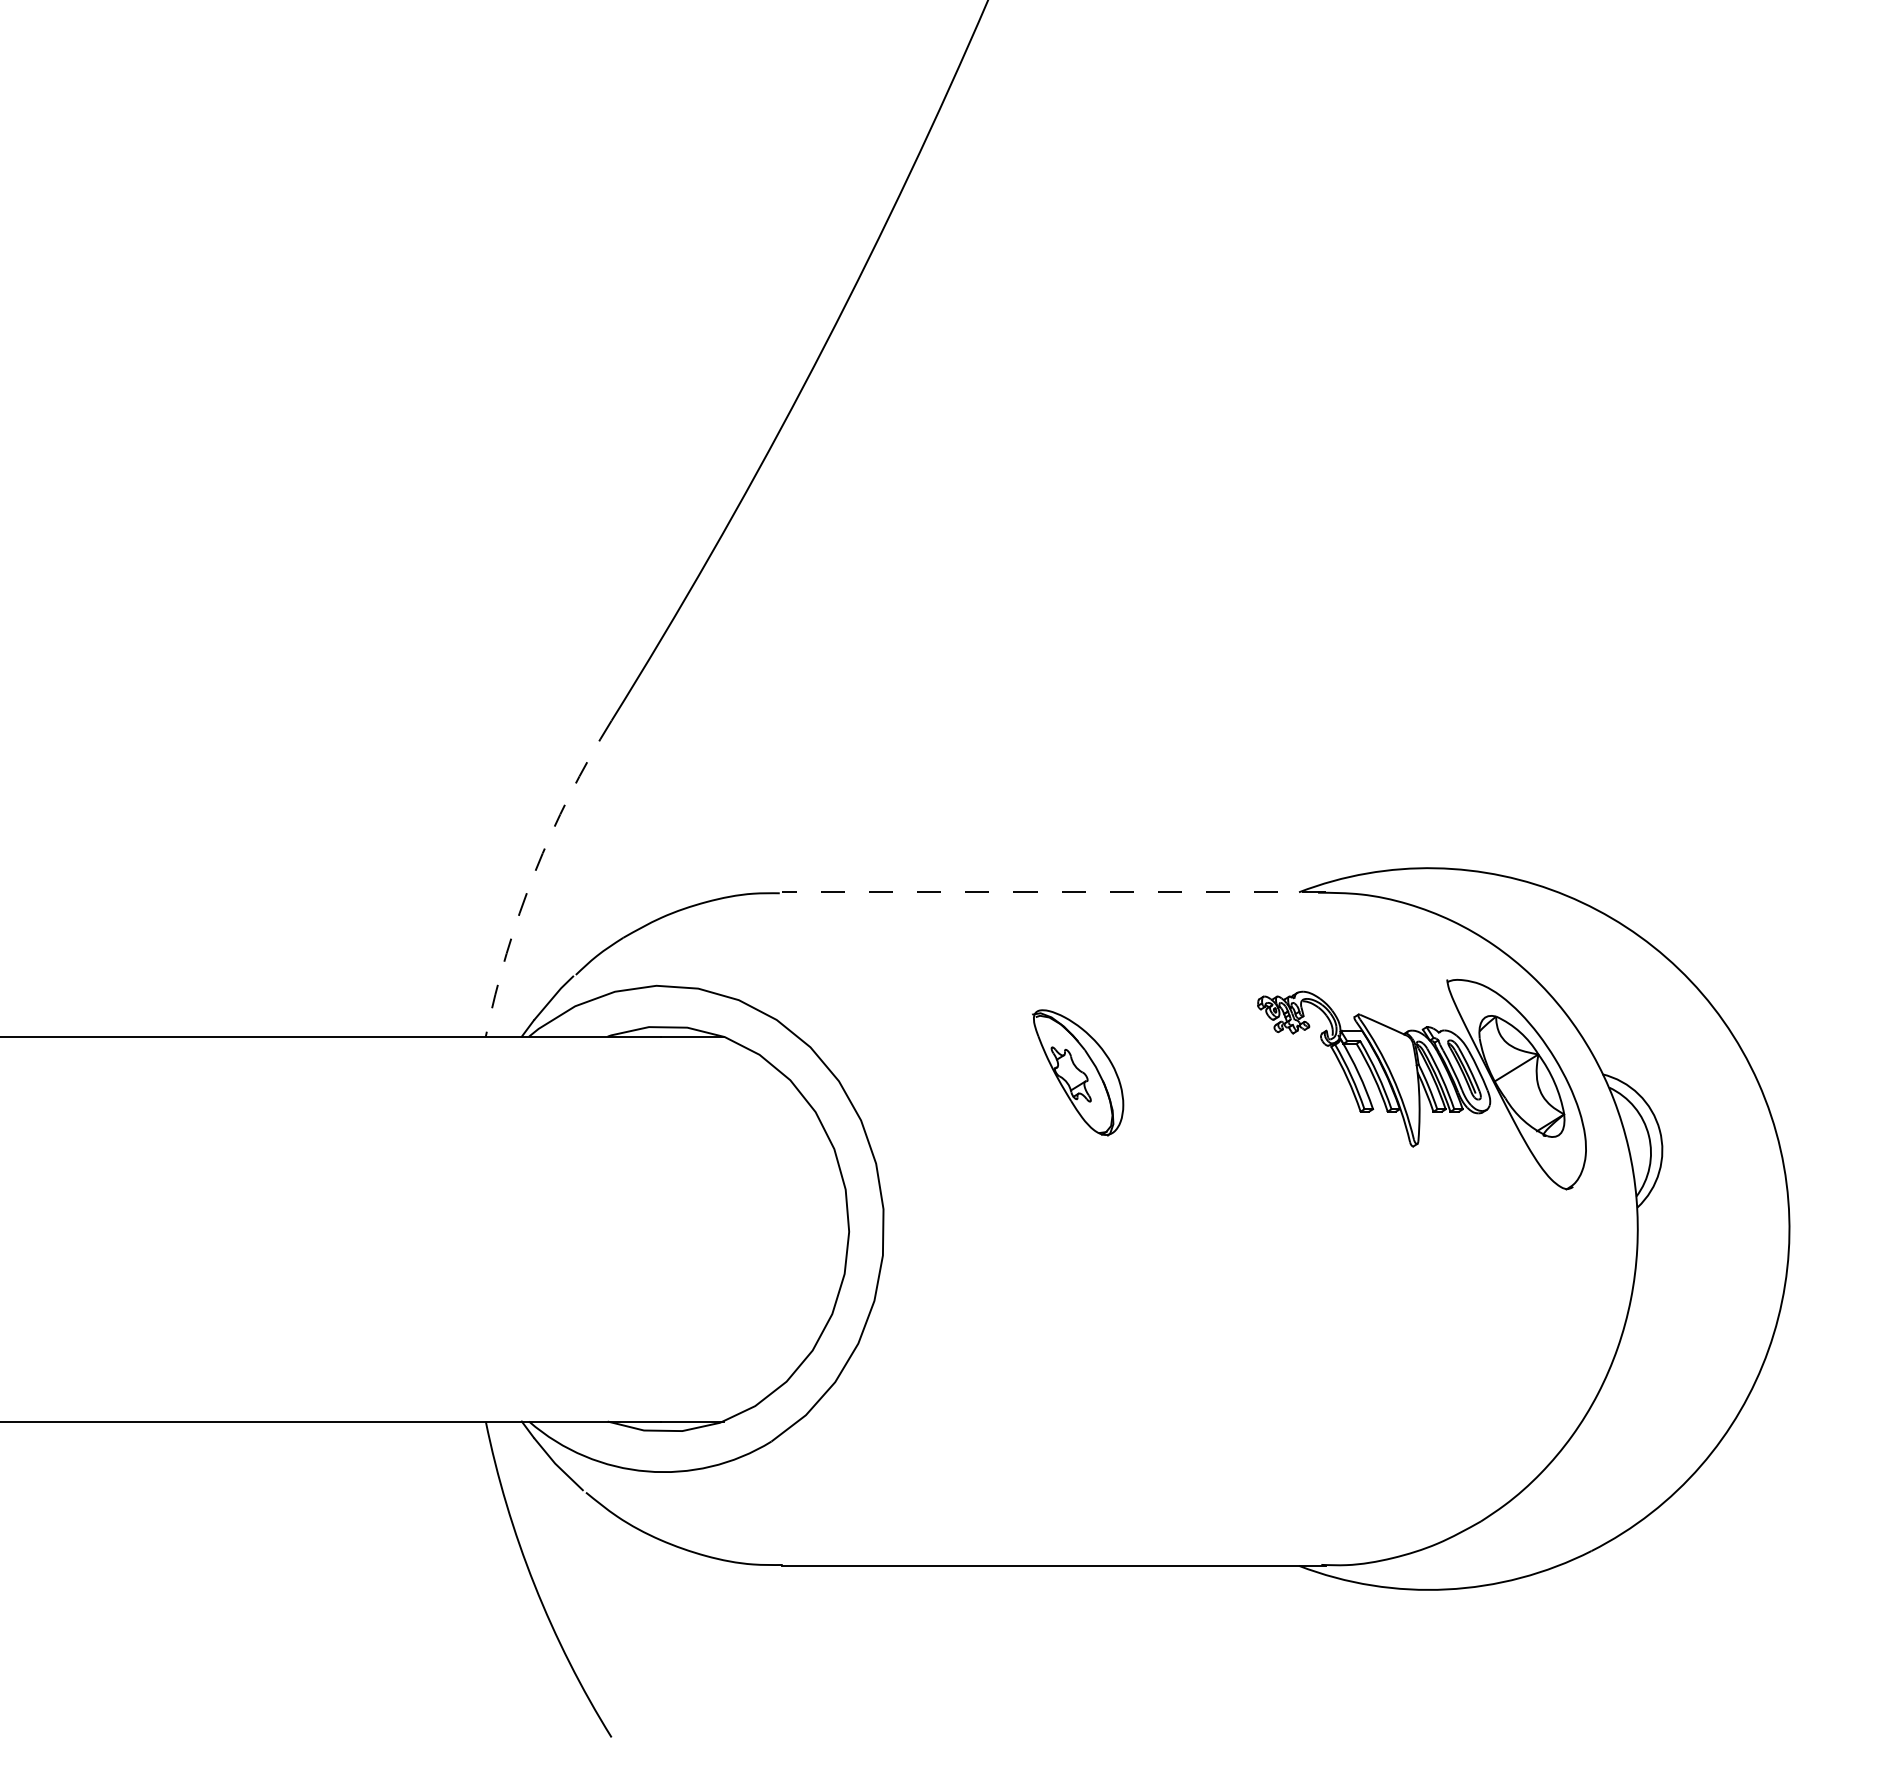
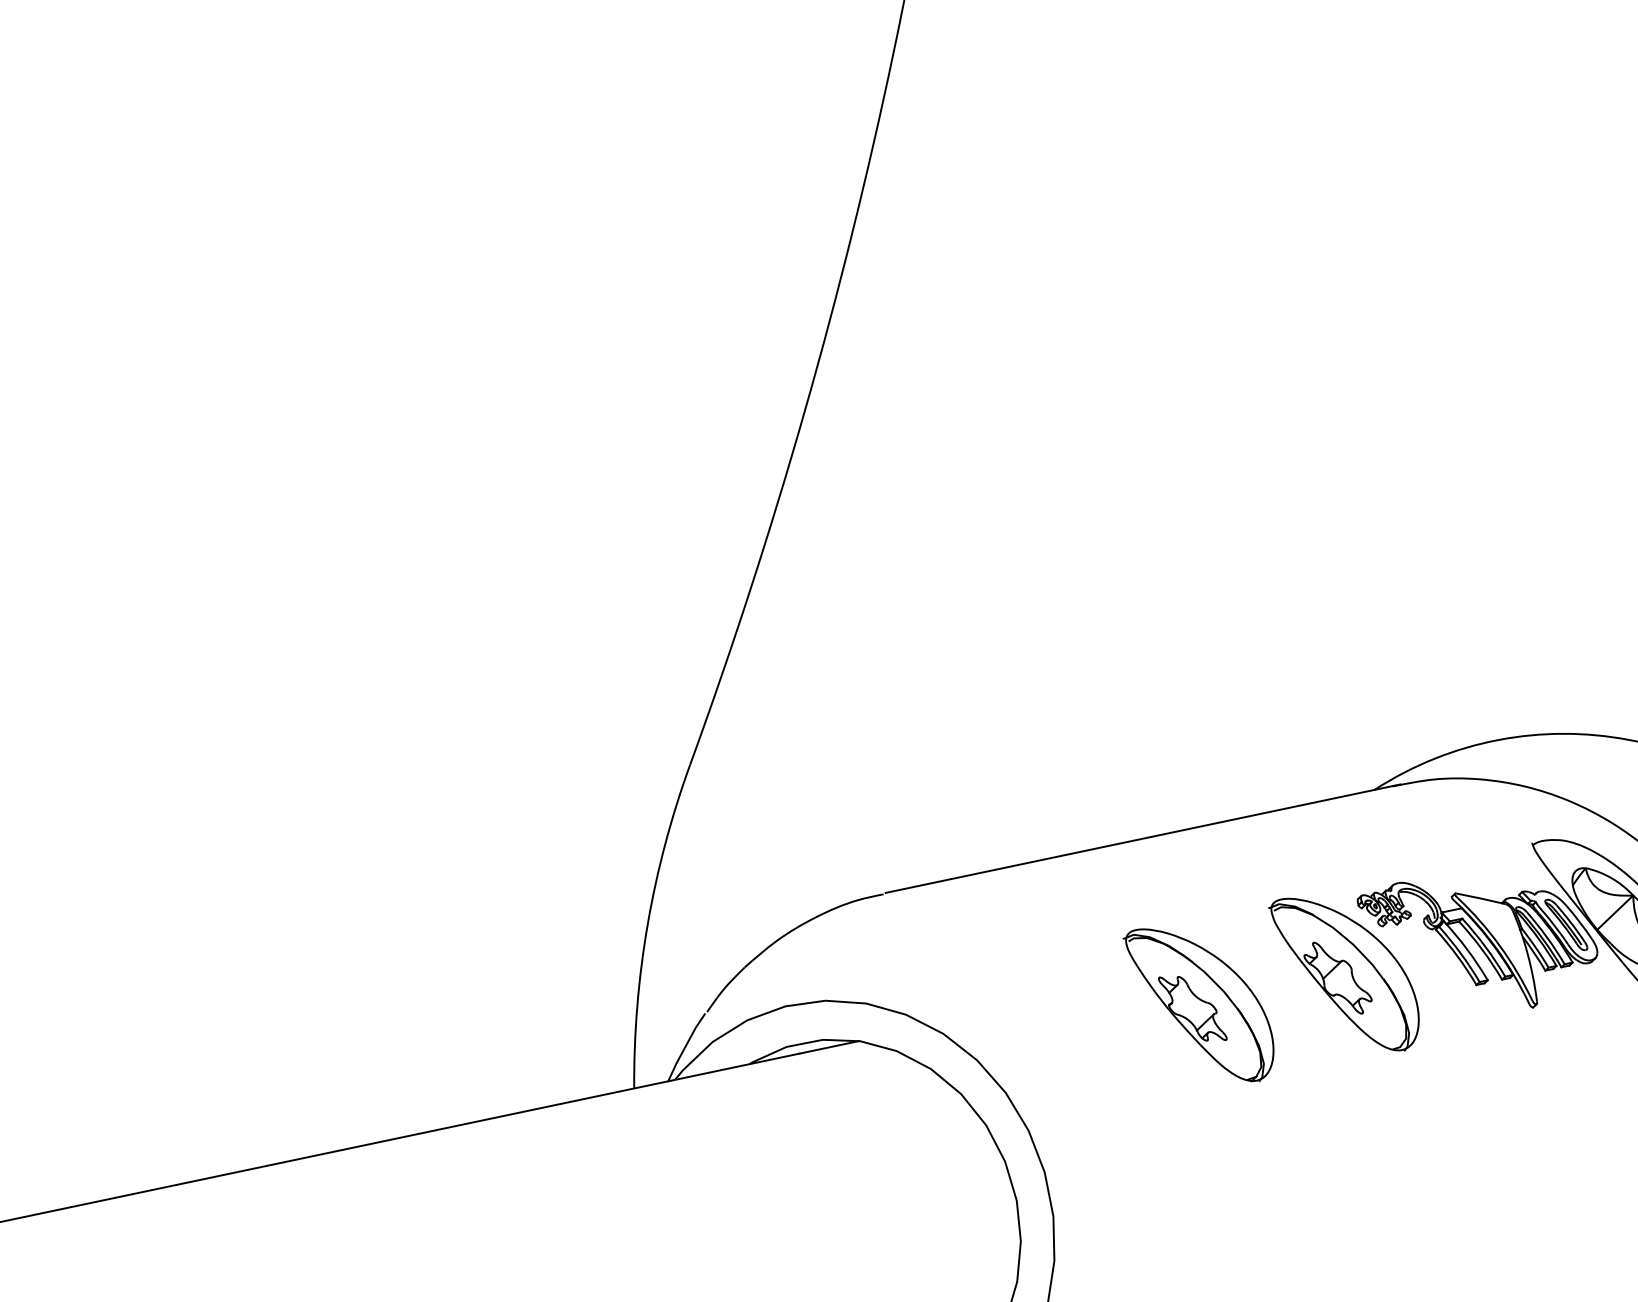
arc: (534, 873) -> (647, 924), dashed -> solid
line: (1053, 892) -> (1142, 839), dashed -> solid
part: (1077, 1072) -> (1200, 1004), size x1.43
part: (1231, 1072) -> (1346, 973), added

